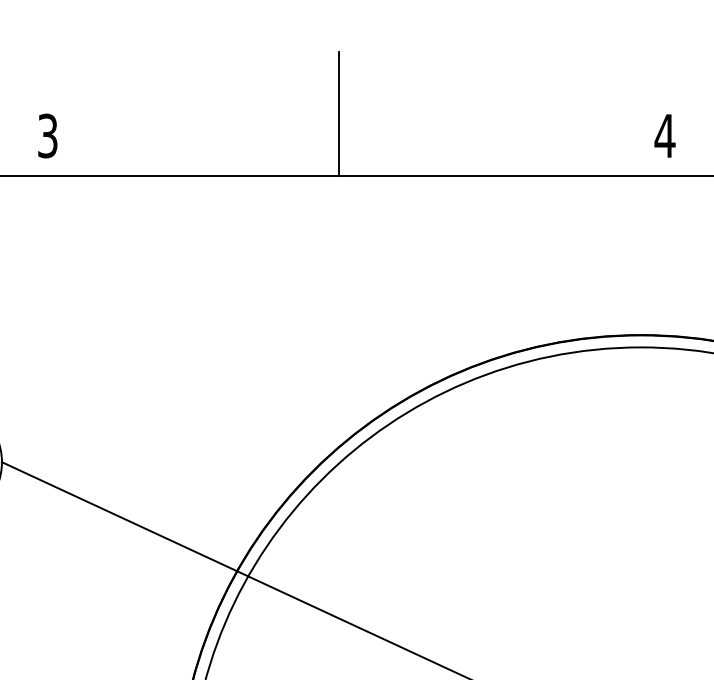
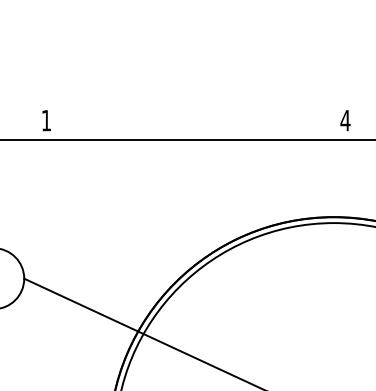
line: (338, 112) -> (187, 109), removed
text: (47, 135) -> (46, 120), 3 -> 1

